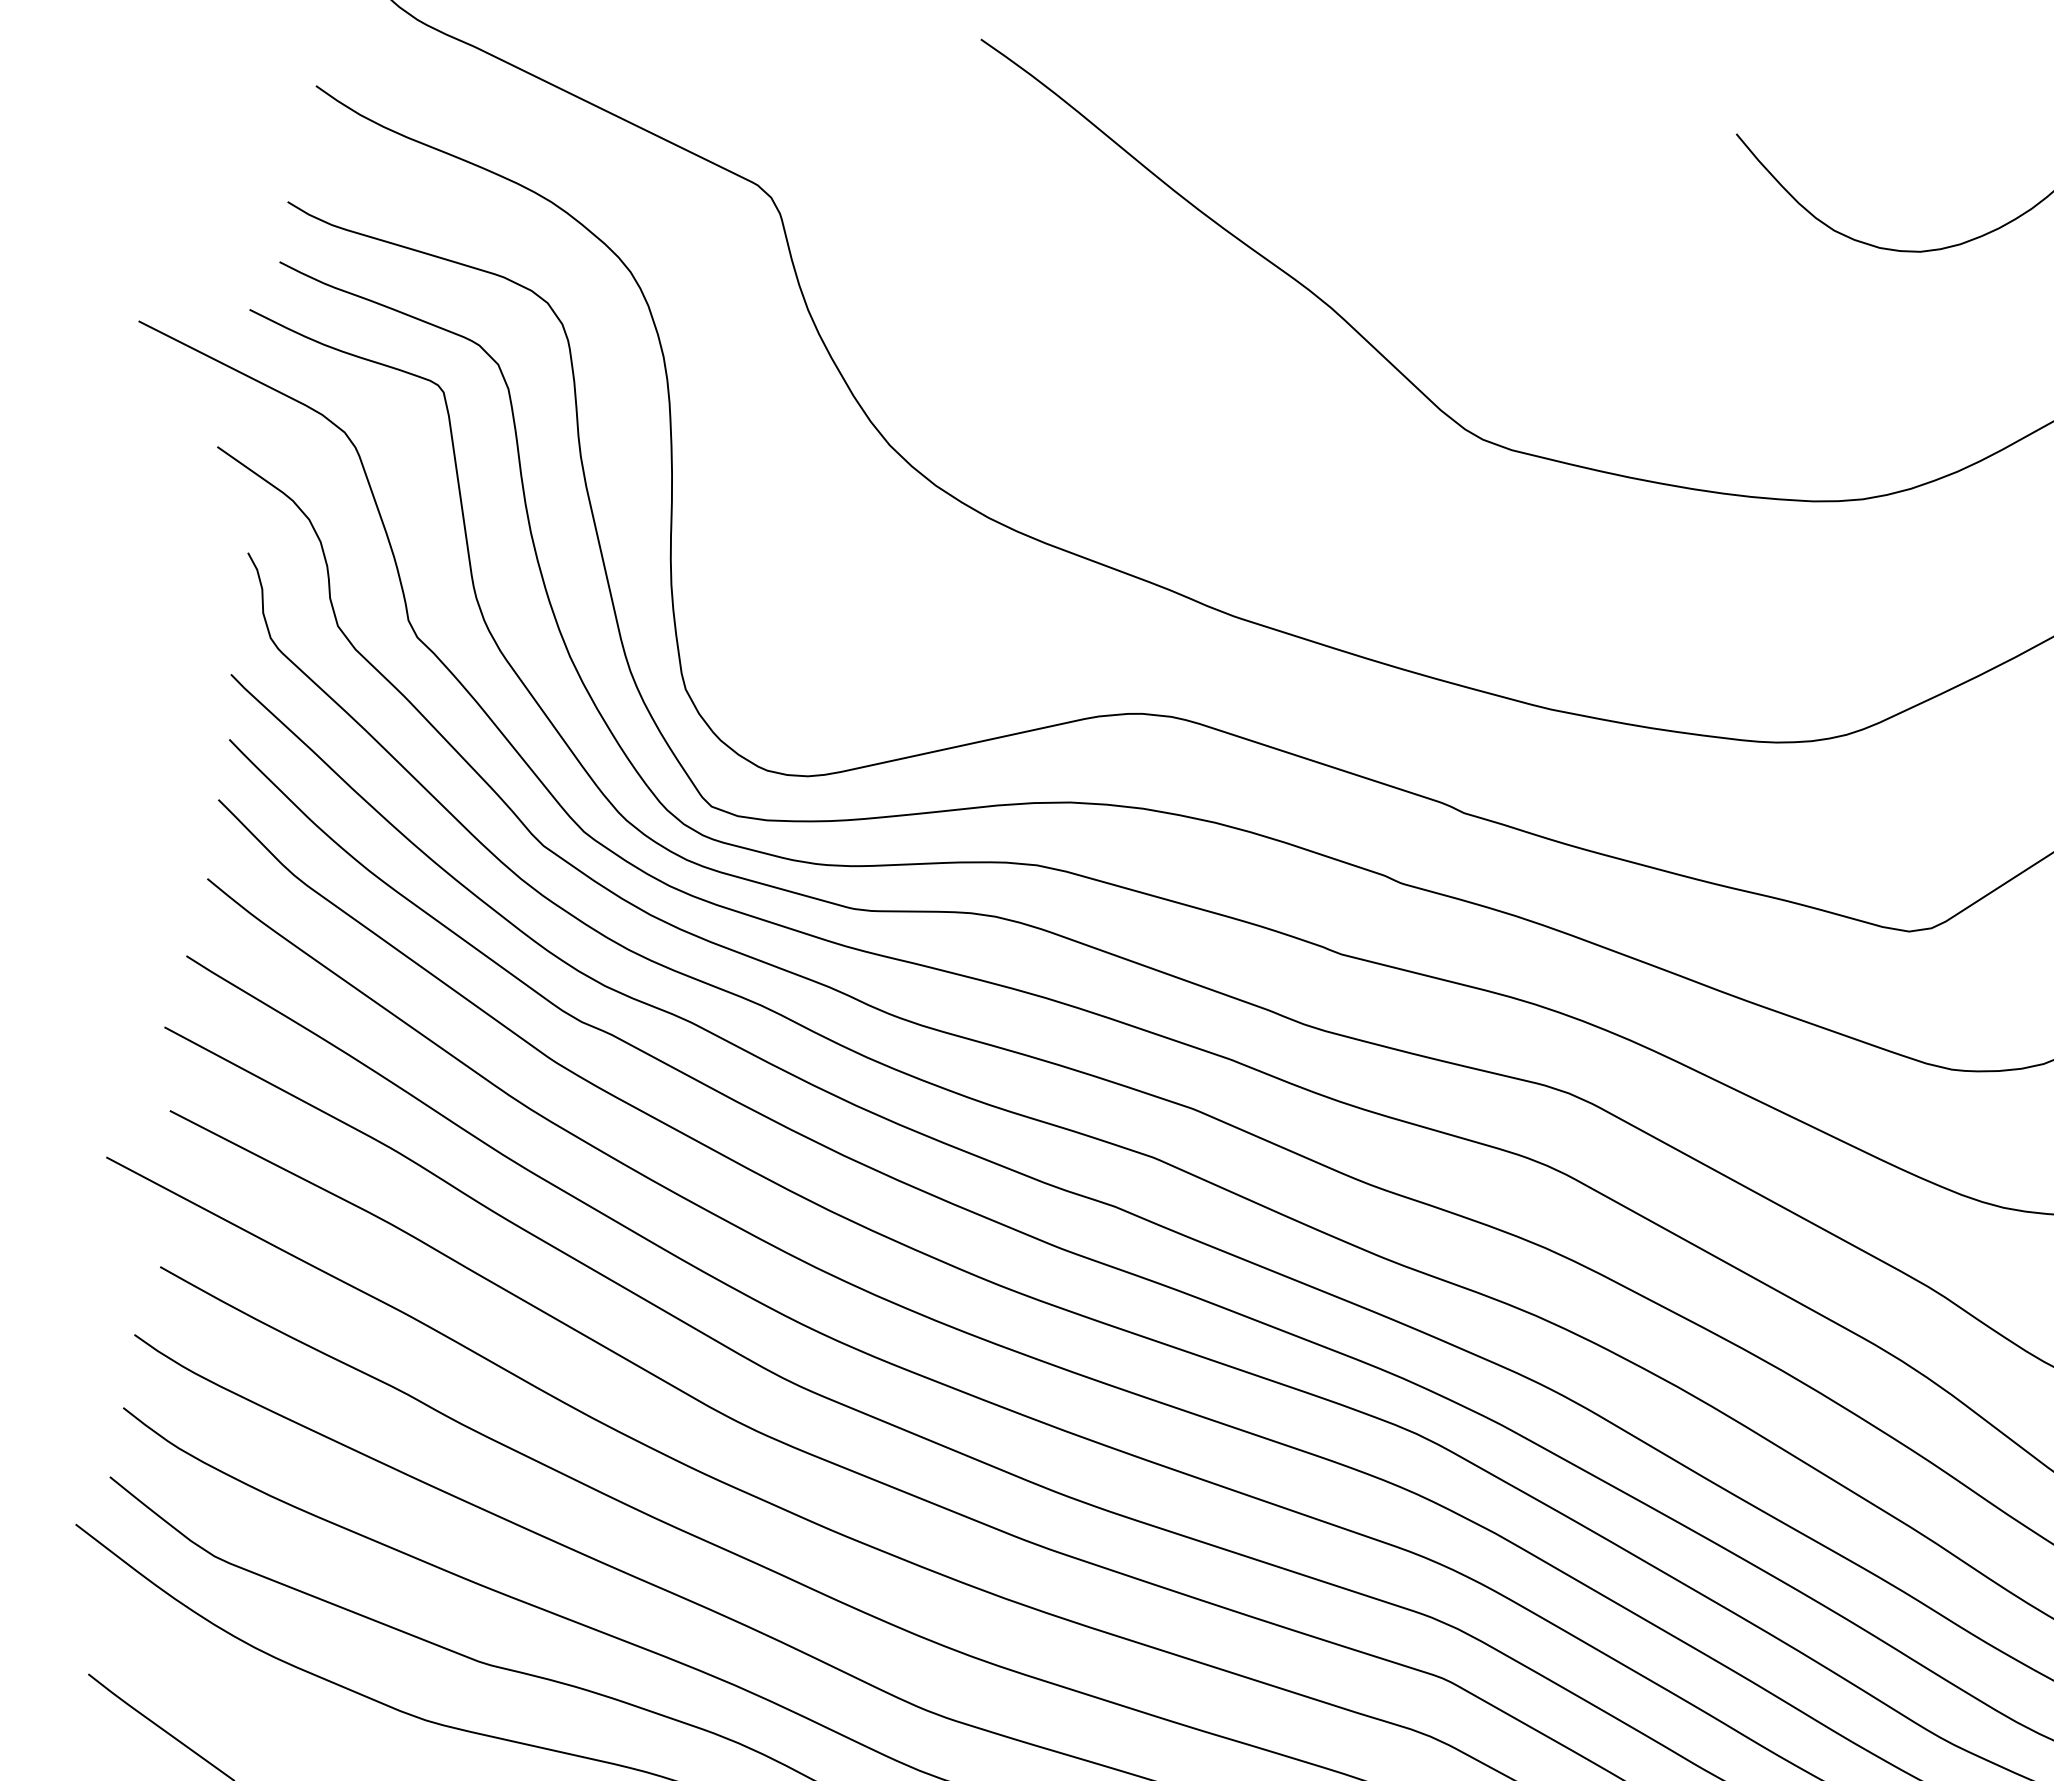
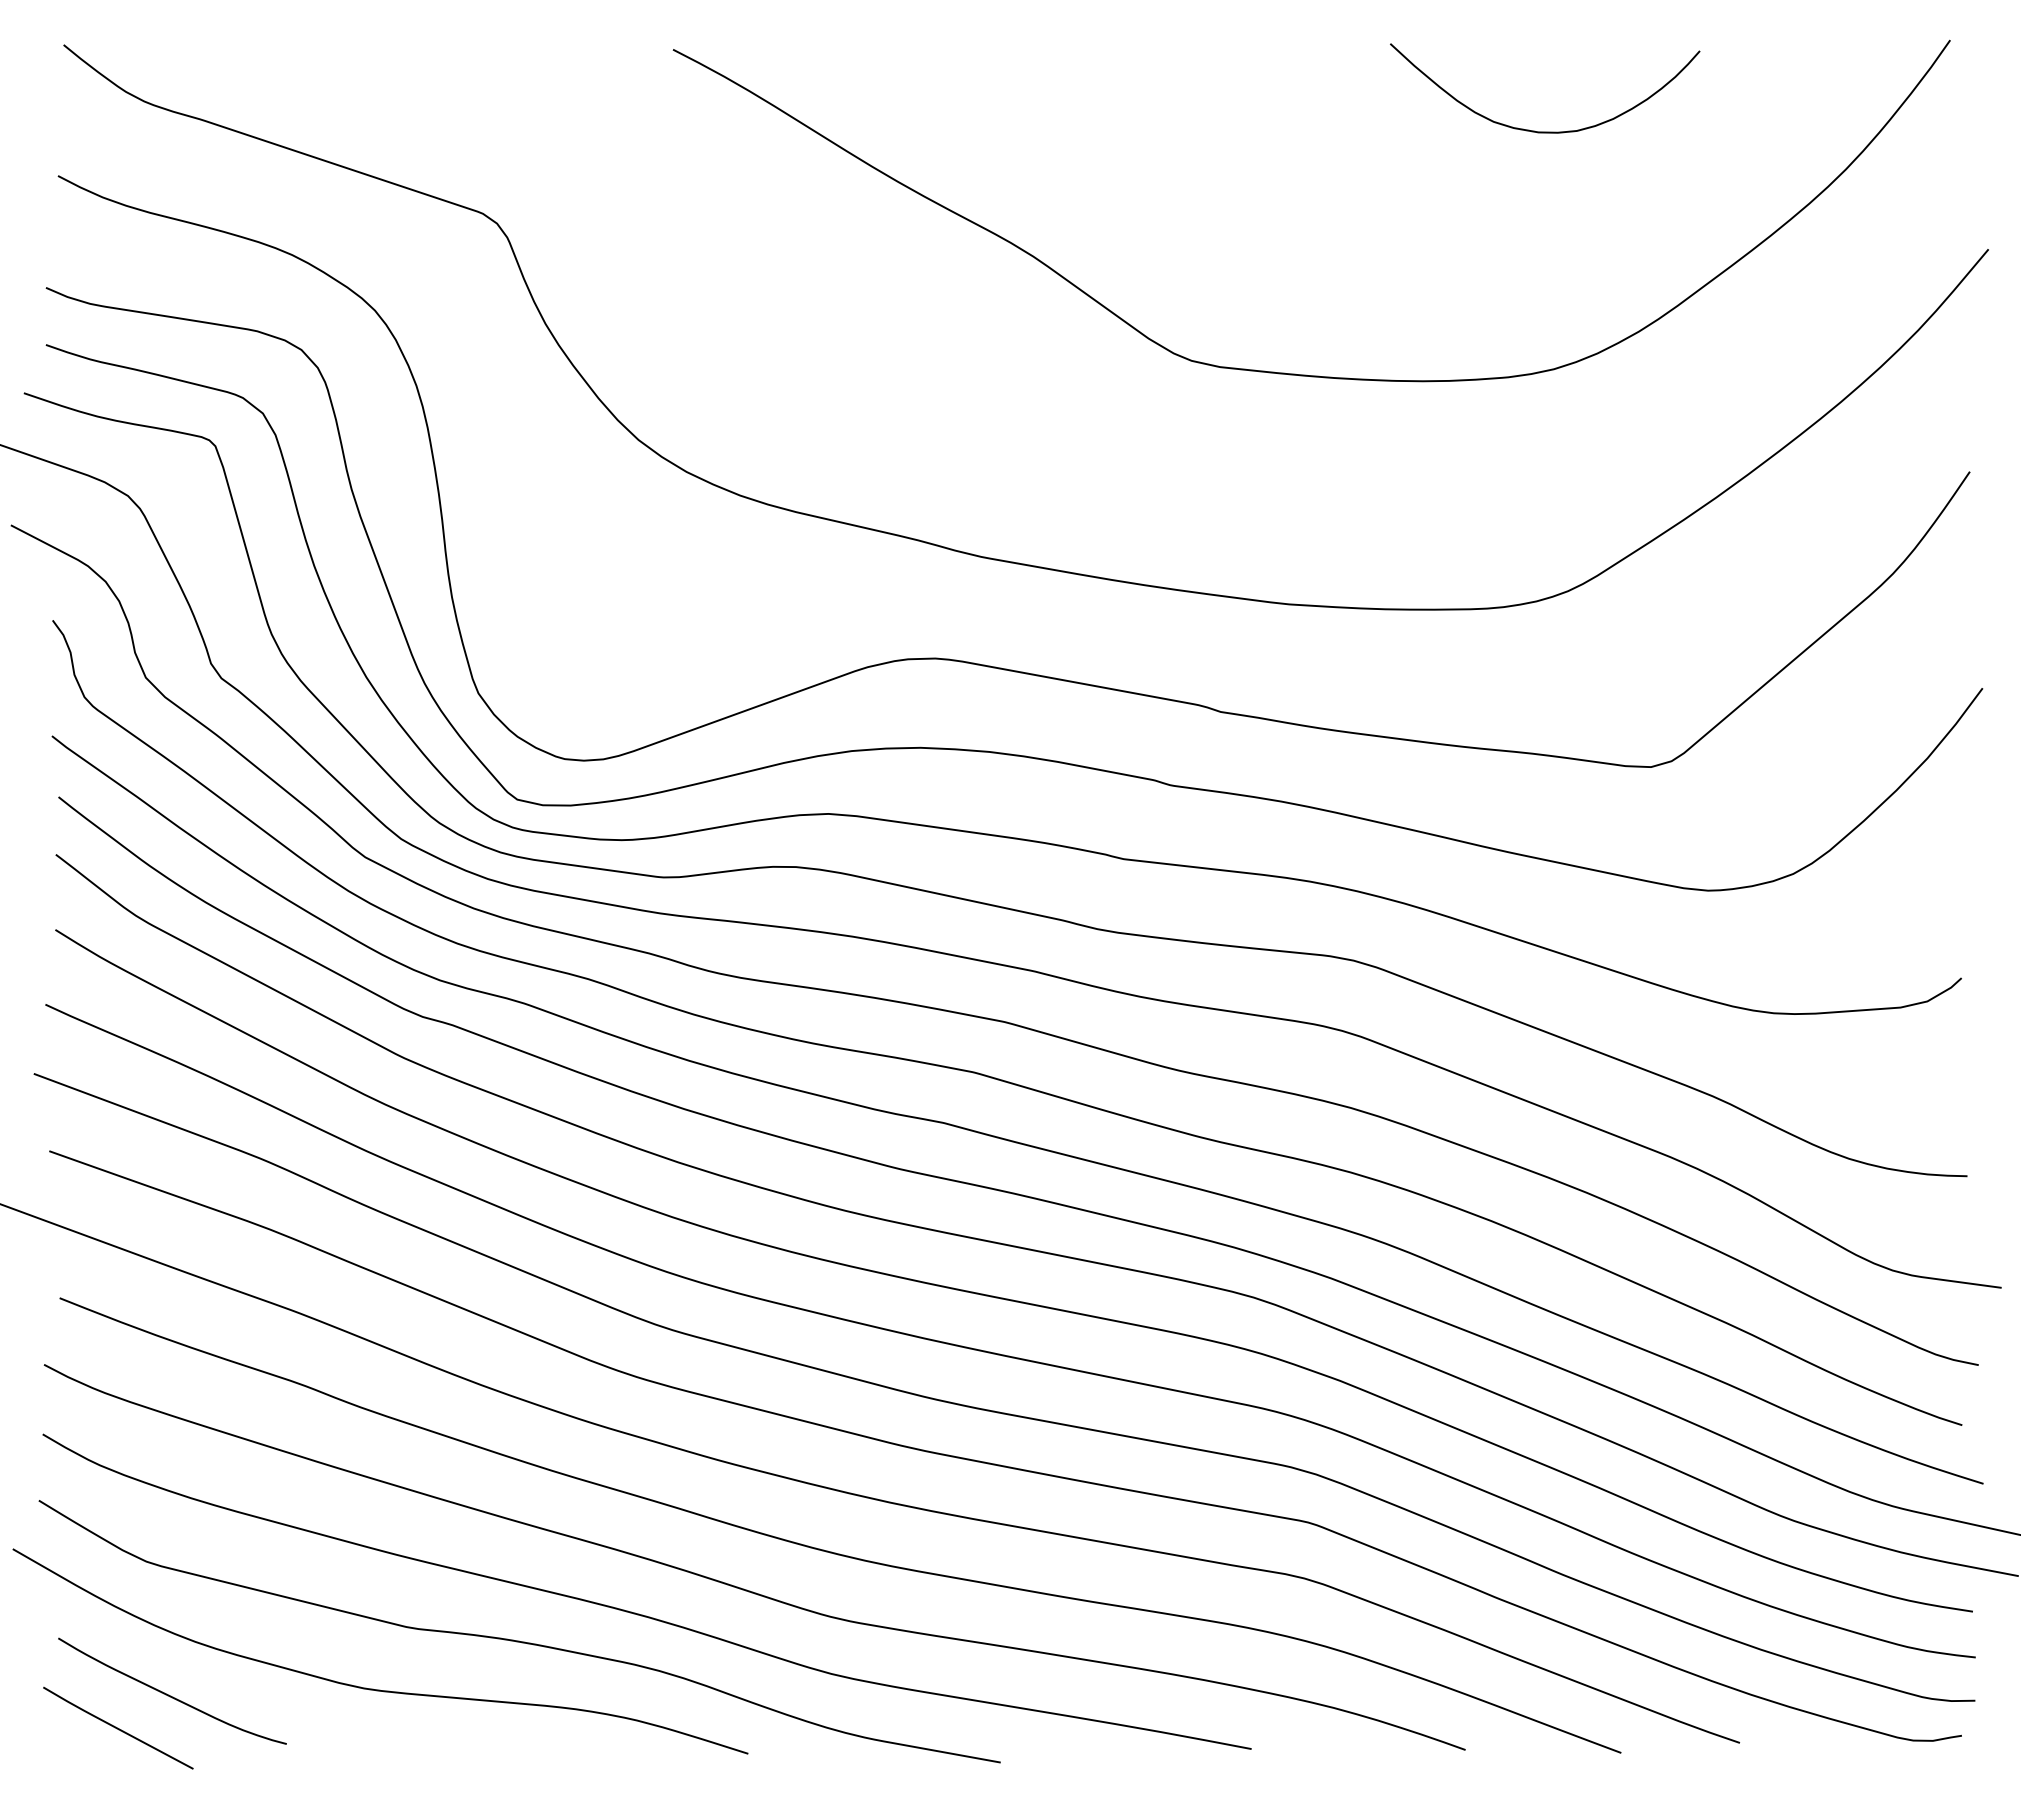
curve: (221, 1700) -> (170, 1695), added

